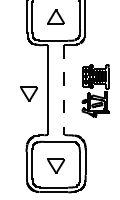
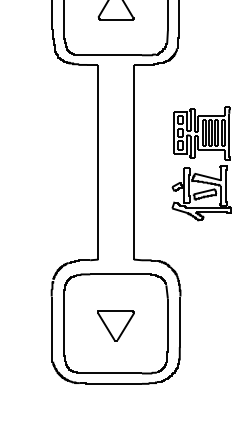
line: (64, 90) -> (133, 163), dashed -> solid
part: (28, 93) -> (55, 169), removed

